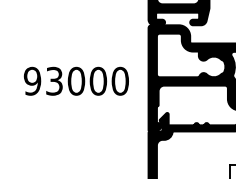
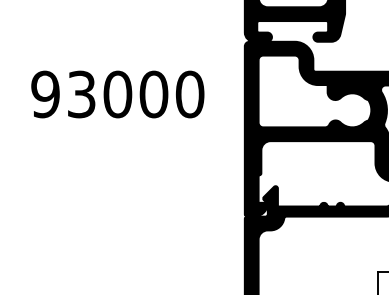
text: (75, 80) -> (116, 93), moved

